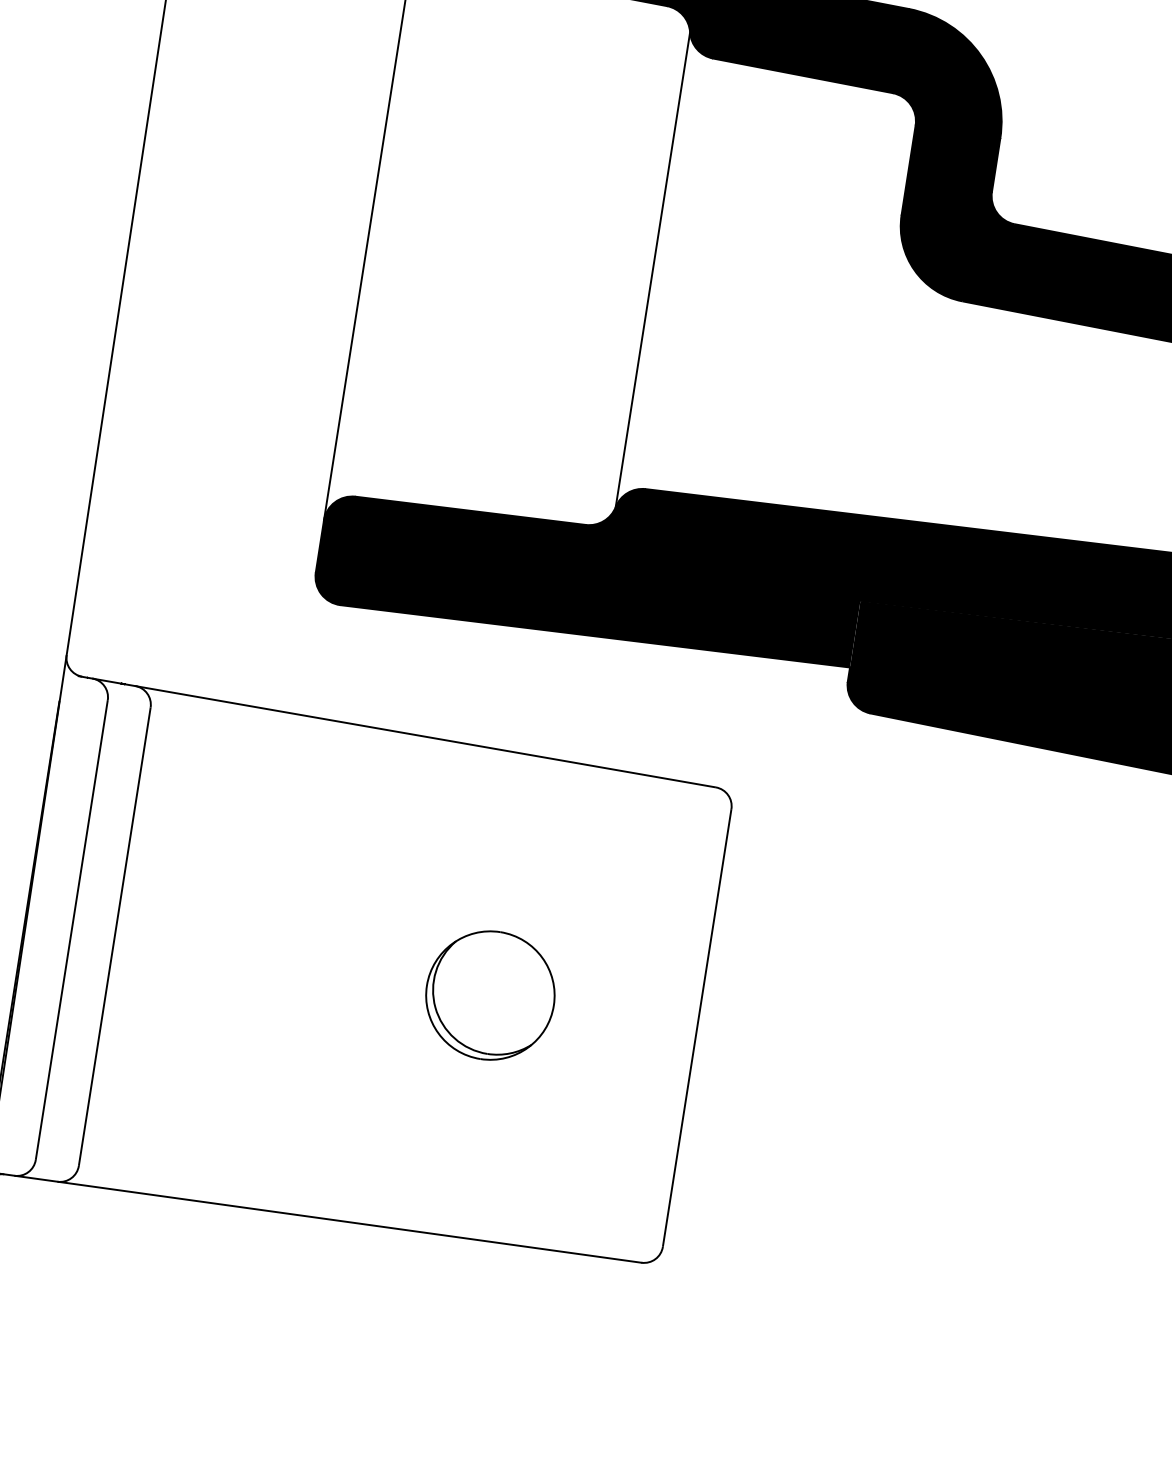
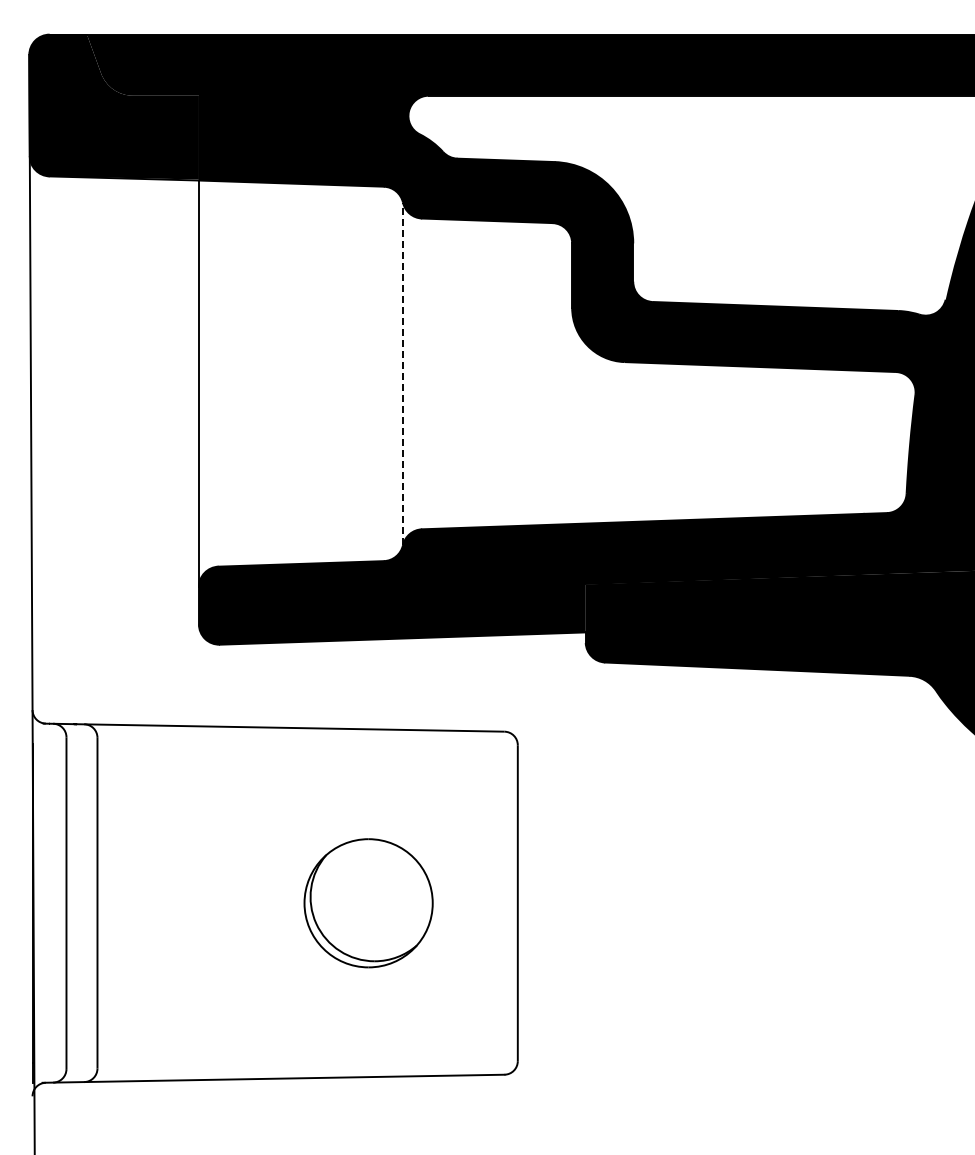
line: (653, 269) -> (403, 373), solid -> dashed
part: (490, 994) -> (368, 902), size x1.4

